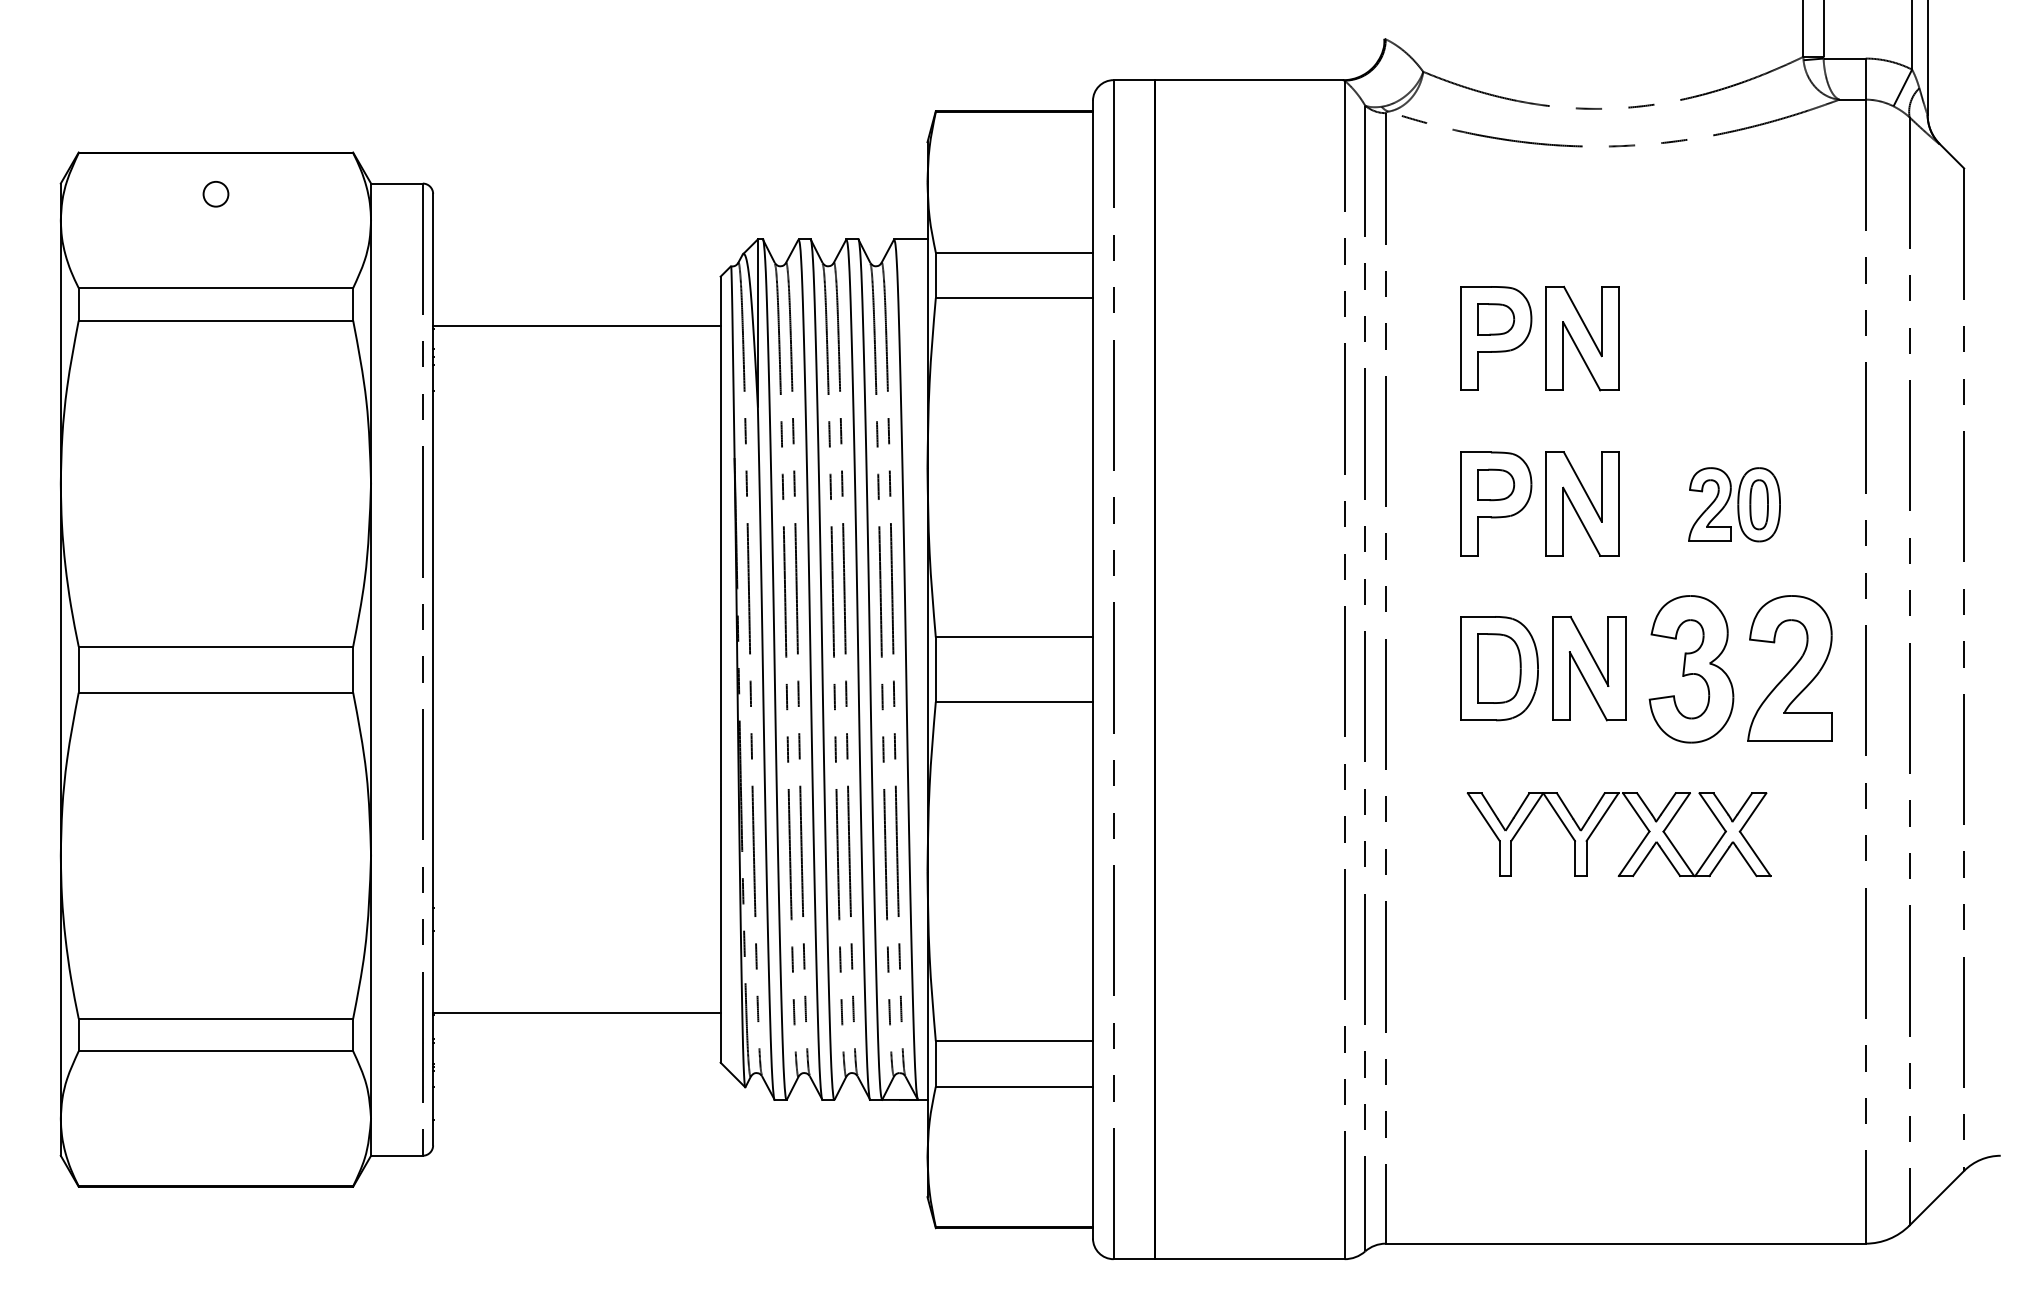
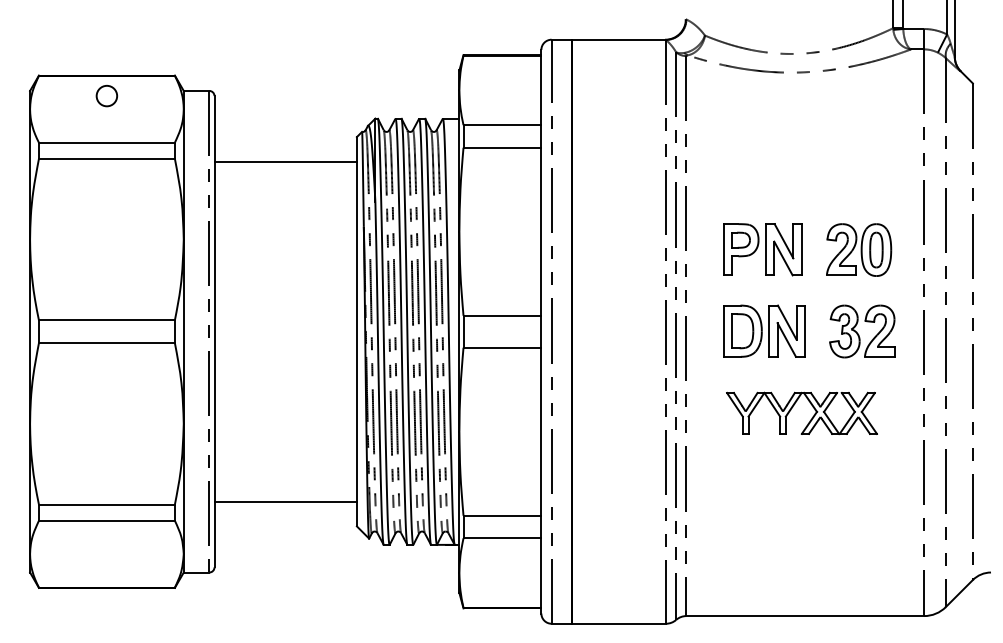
circle: (215, 194) -> (106, 96), size x1.67
part: (1539, 338) -> (762, 167), removed
part: (1735, 503) -> (859, 249), size x1.43
part: (1741, 669) -> (862, 331), size x0.71

